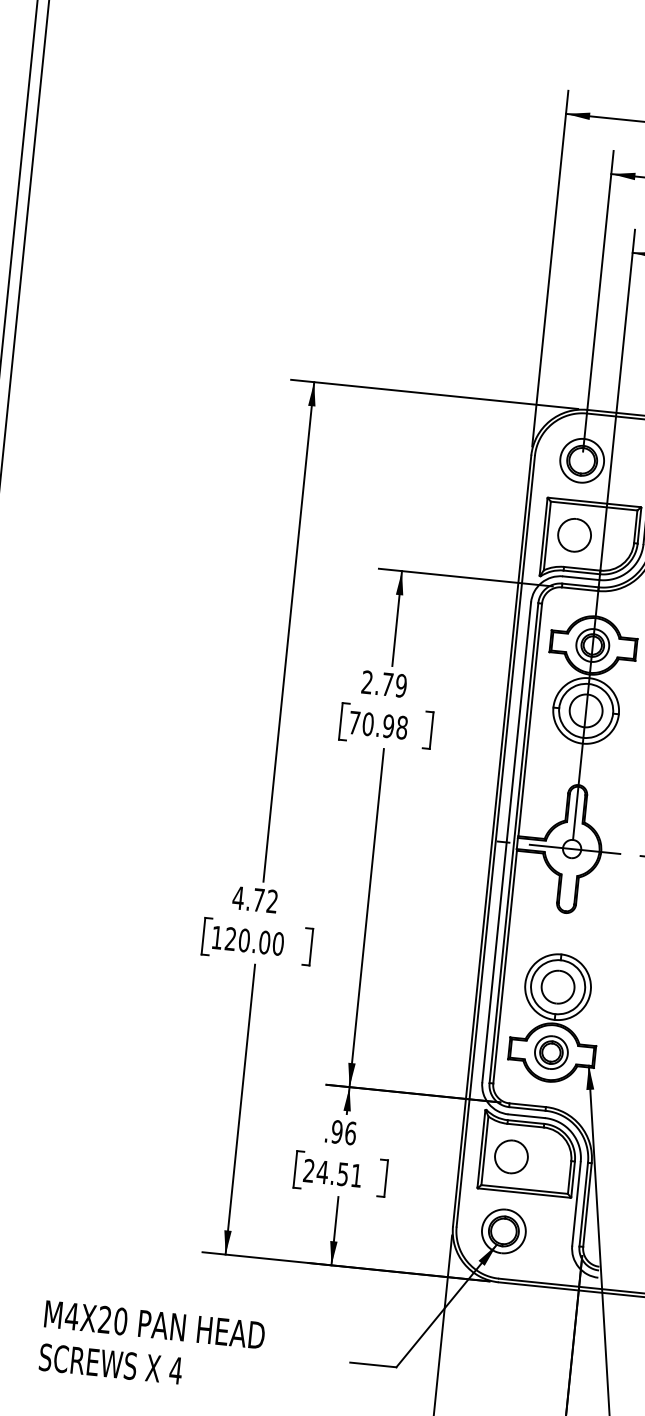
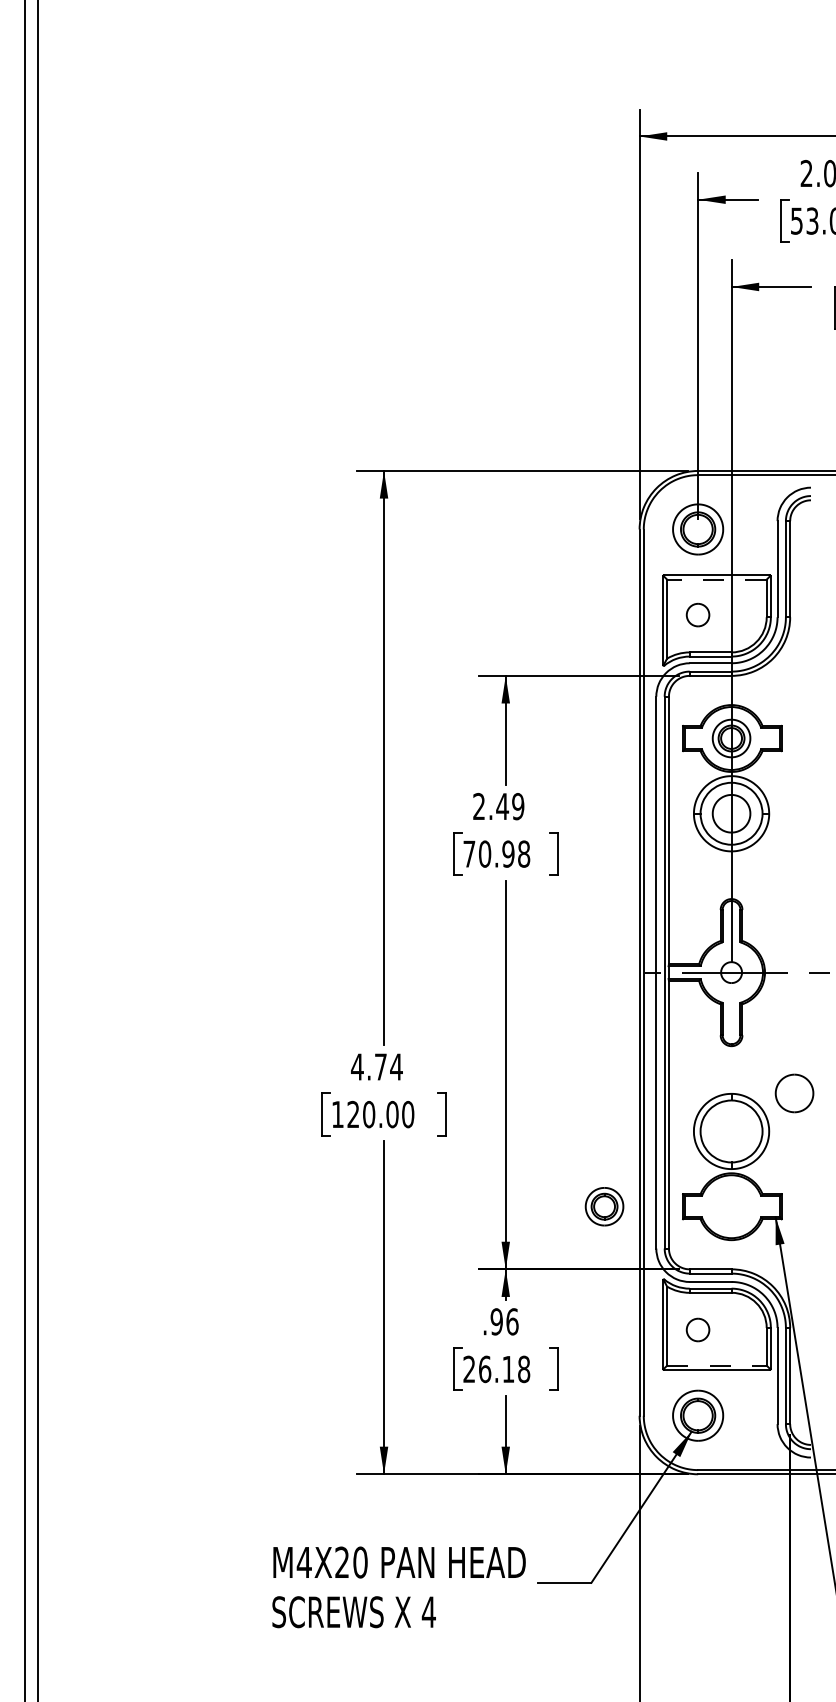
line: (593, 505) -> (716, 579), solid -> dashed
part: (574, 534) -> (697, 614), size x0.6
text: (387, 684) -> (502, 806), 2.79 -> 2.49
text: (272, 901) -> (396, 1066), 4.72 -> 4.74
part: (558, 987) -> (794, 1093), moved
part: (551, 1052) -> (604, 1206), moved
part: (510, 1156) -> (697, 1329), size x0.6
text: (339, 1174) -> (504, 1369), 24.51 -> 26.18
line: (524, 1189) -> (716, 1365), solid -> dashed
text: (151, 1346) -> (398, 1587), moved

